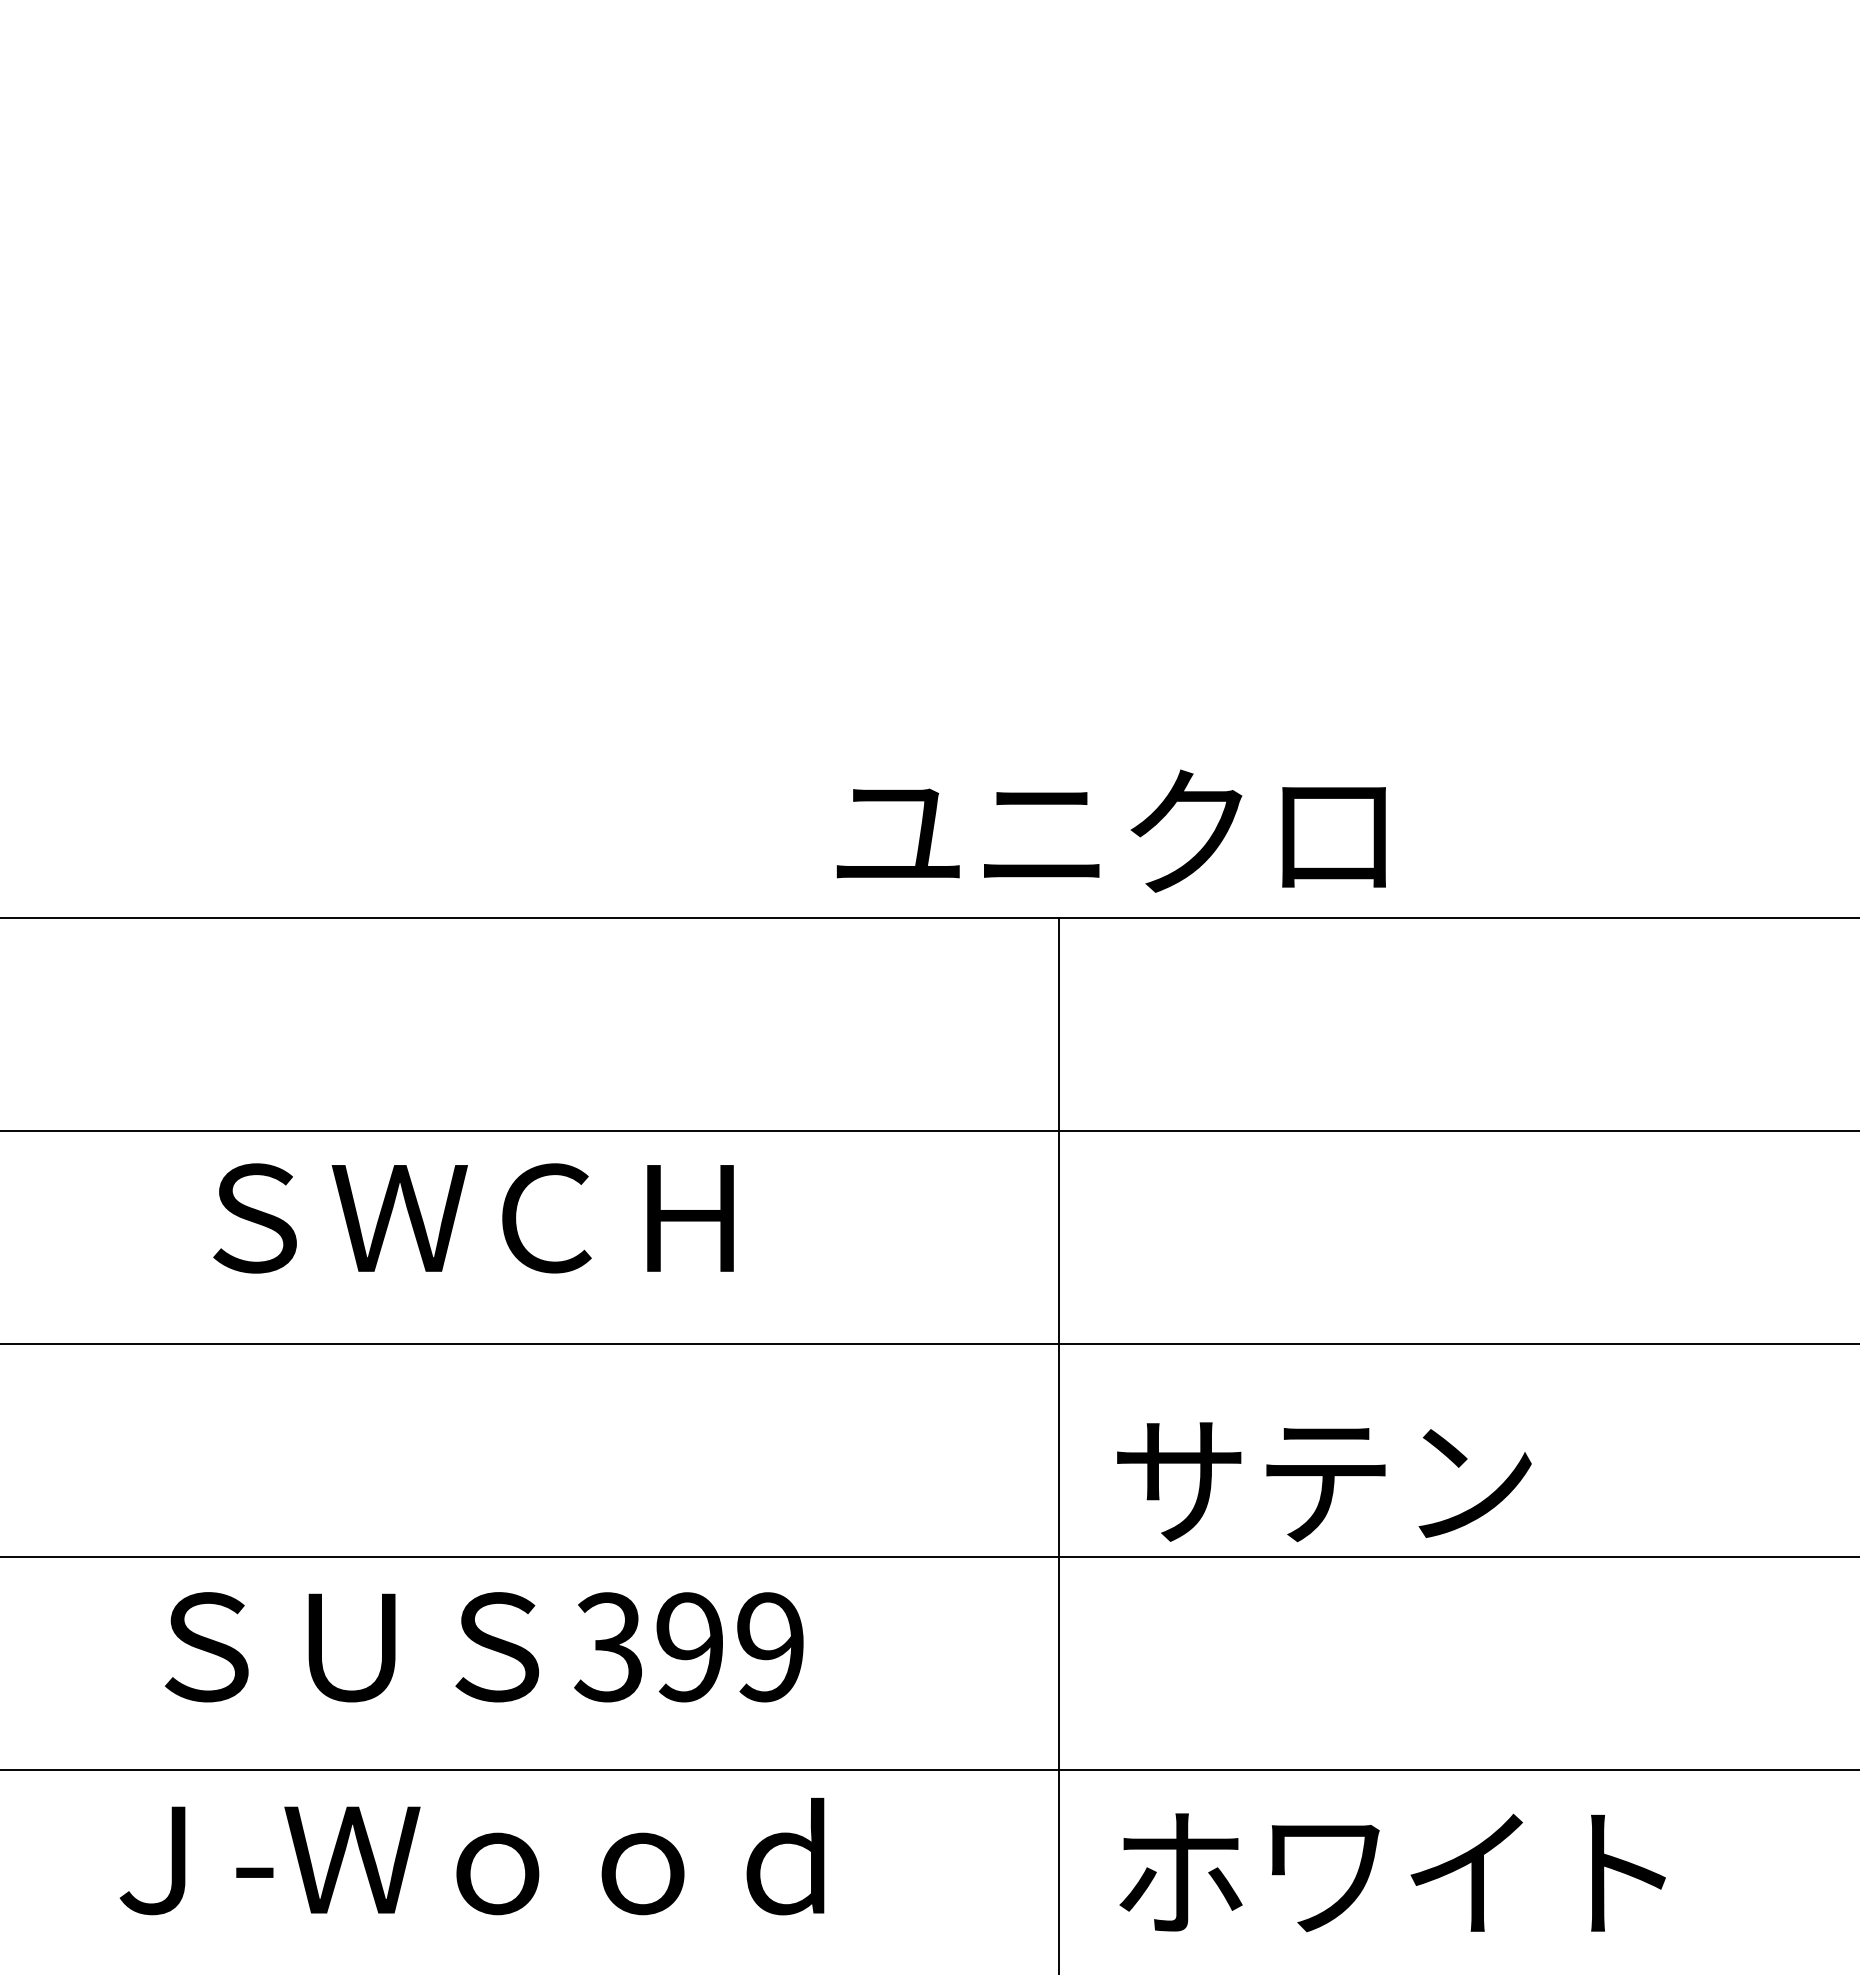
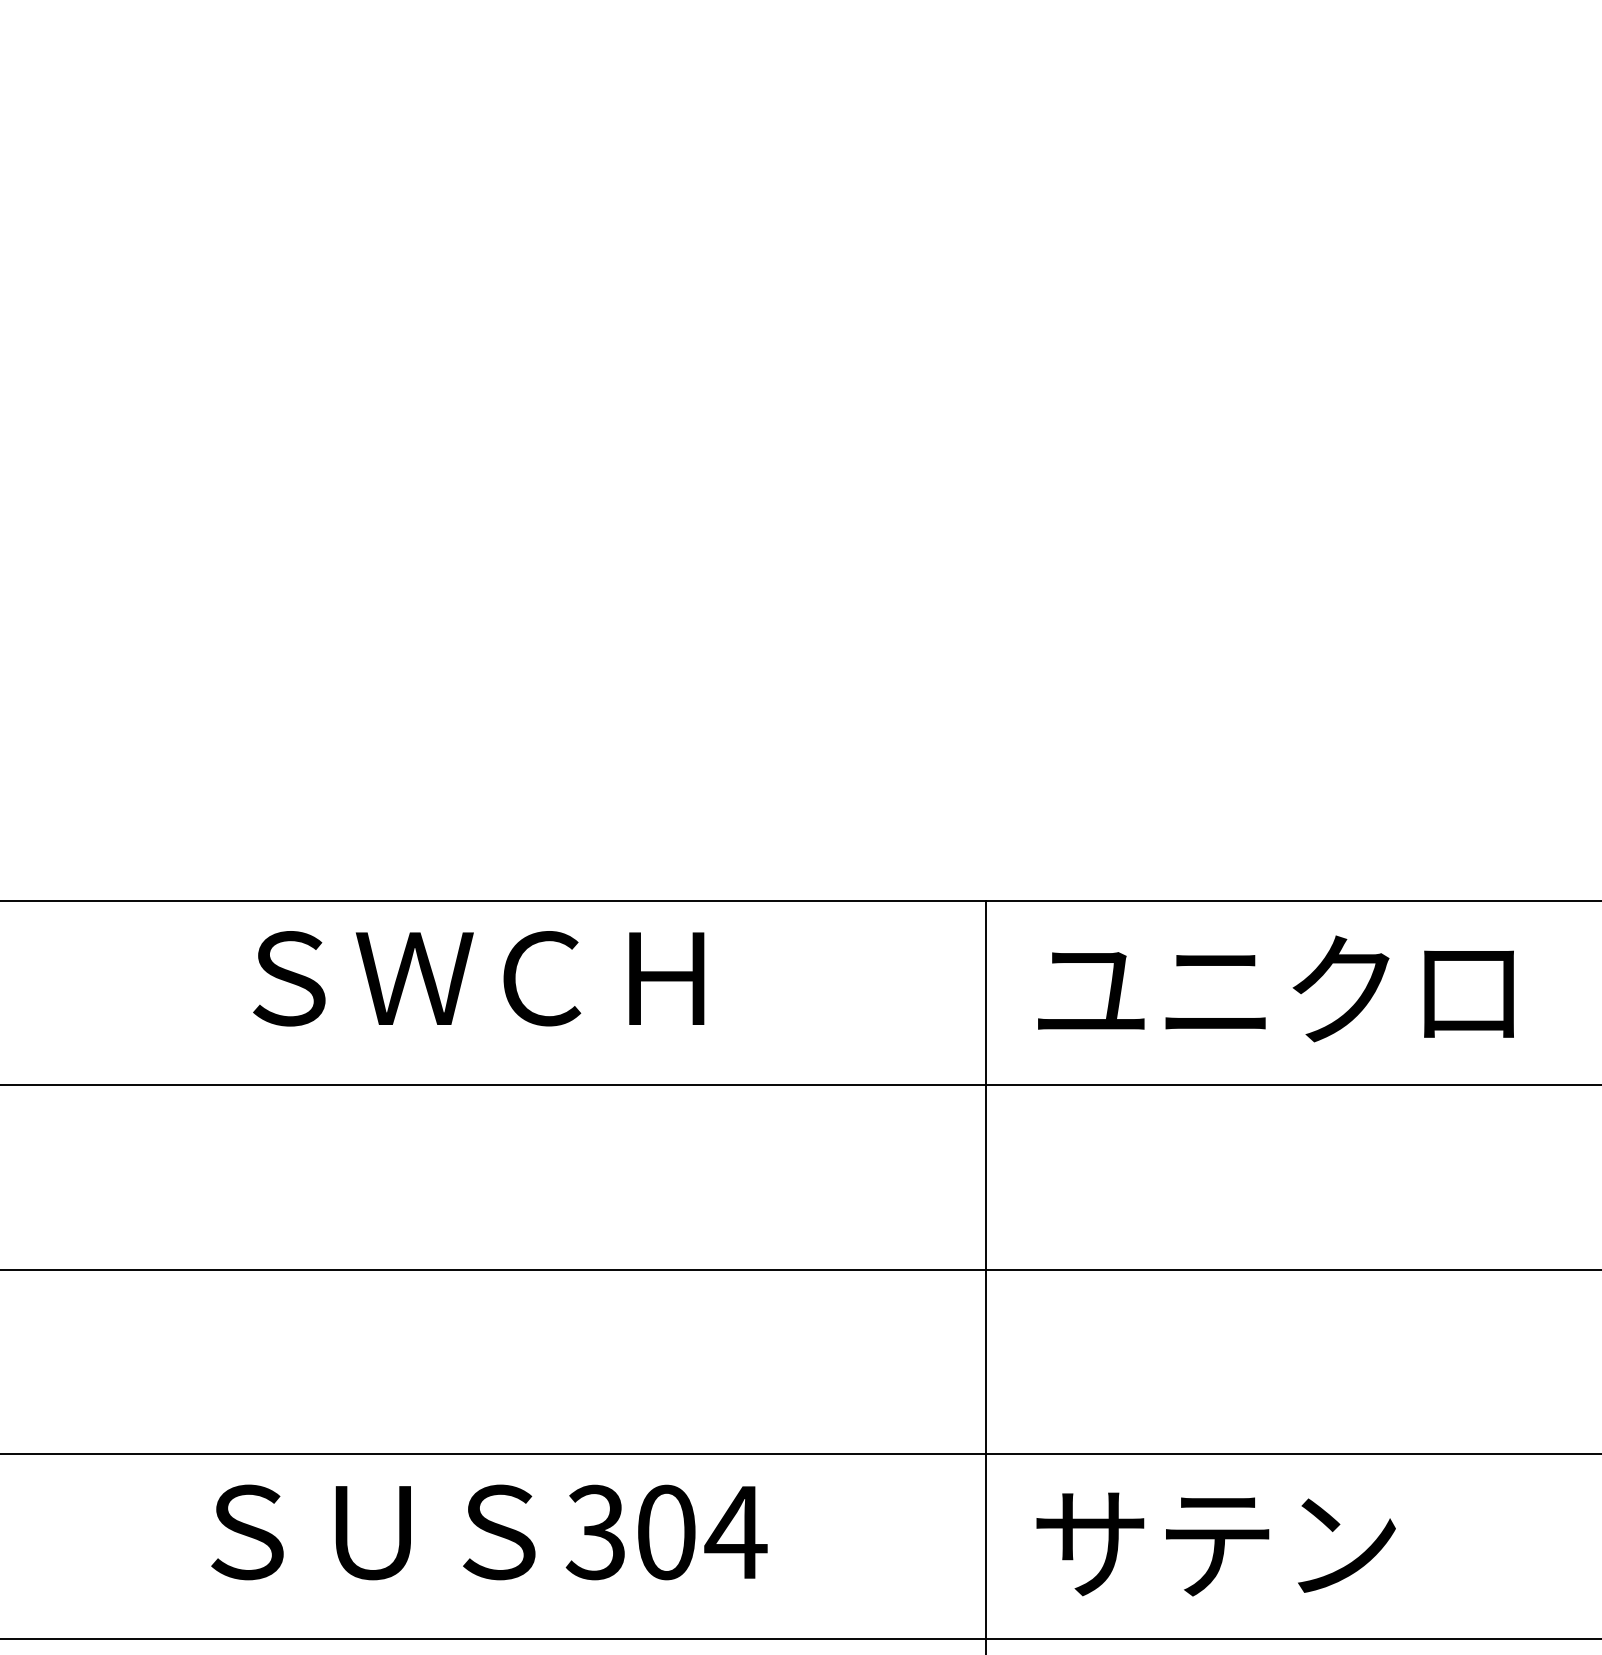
text: (1111, 830) -> (1276, 988), moved
text: (473, 1218) -> (478, 978), moved
text: (1324, 1482) -> (1216, 1544), moved
text: (731, 1647) -> (702, 1532), 399 -> 304

